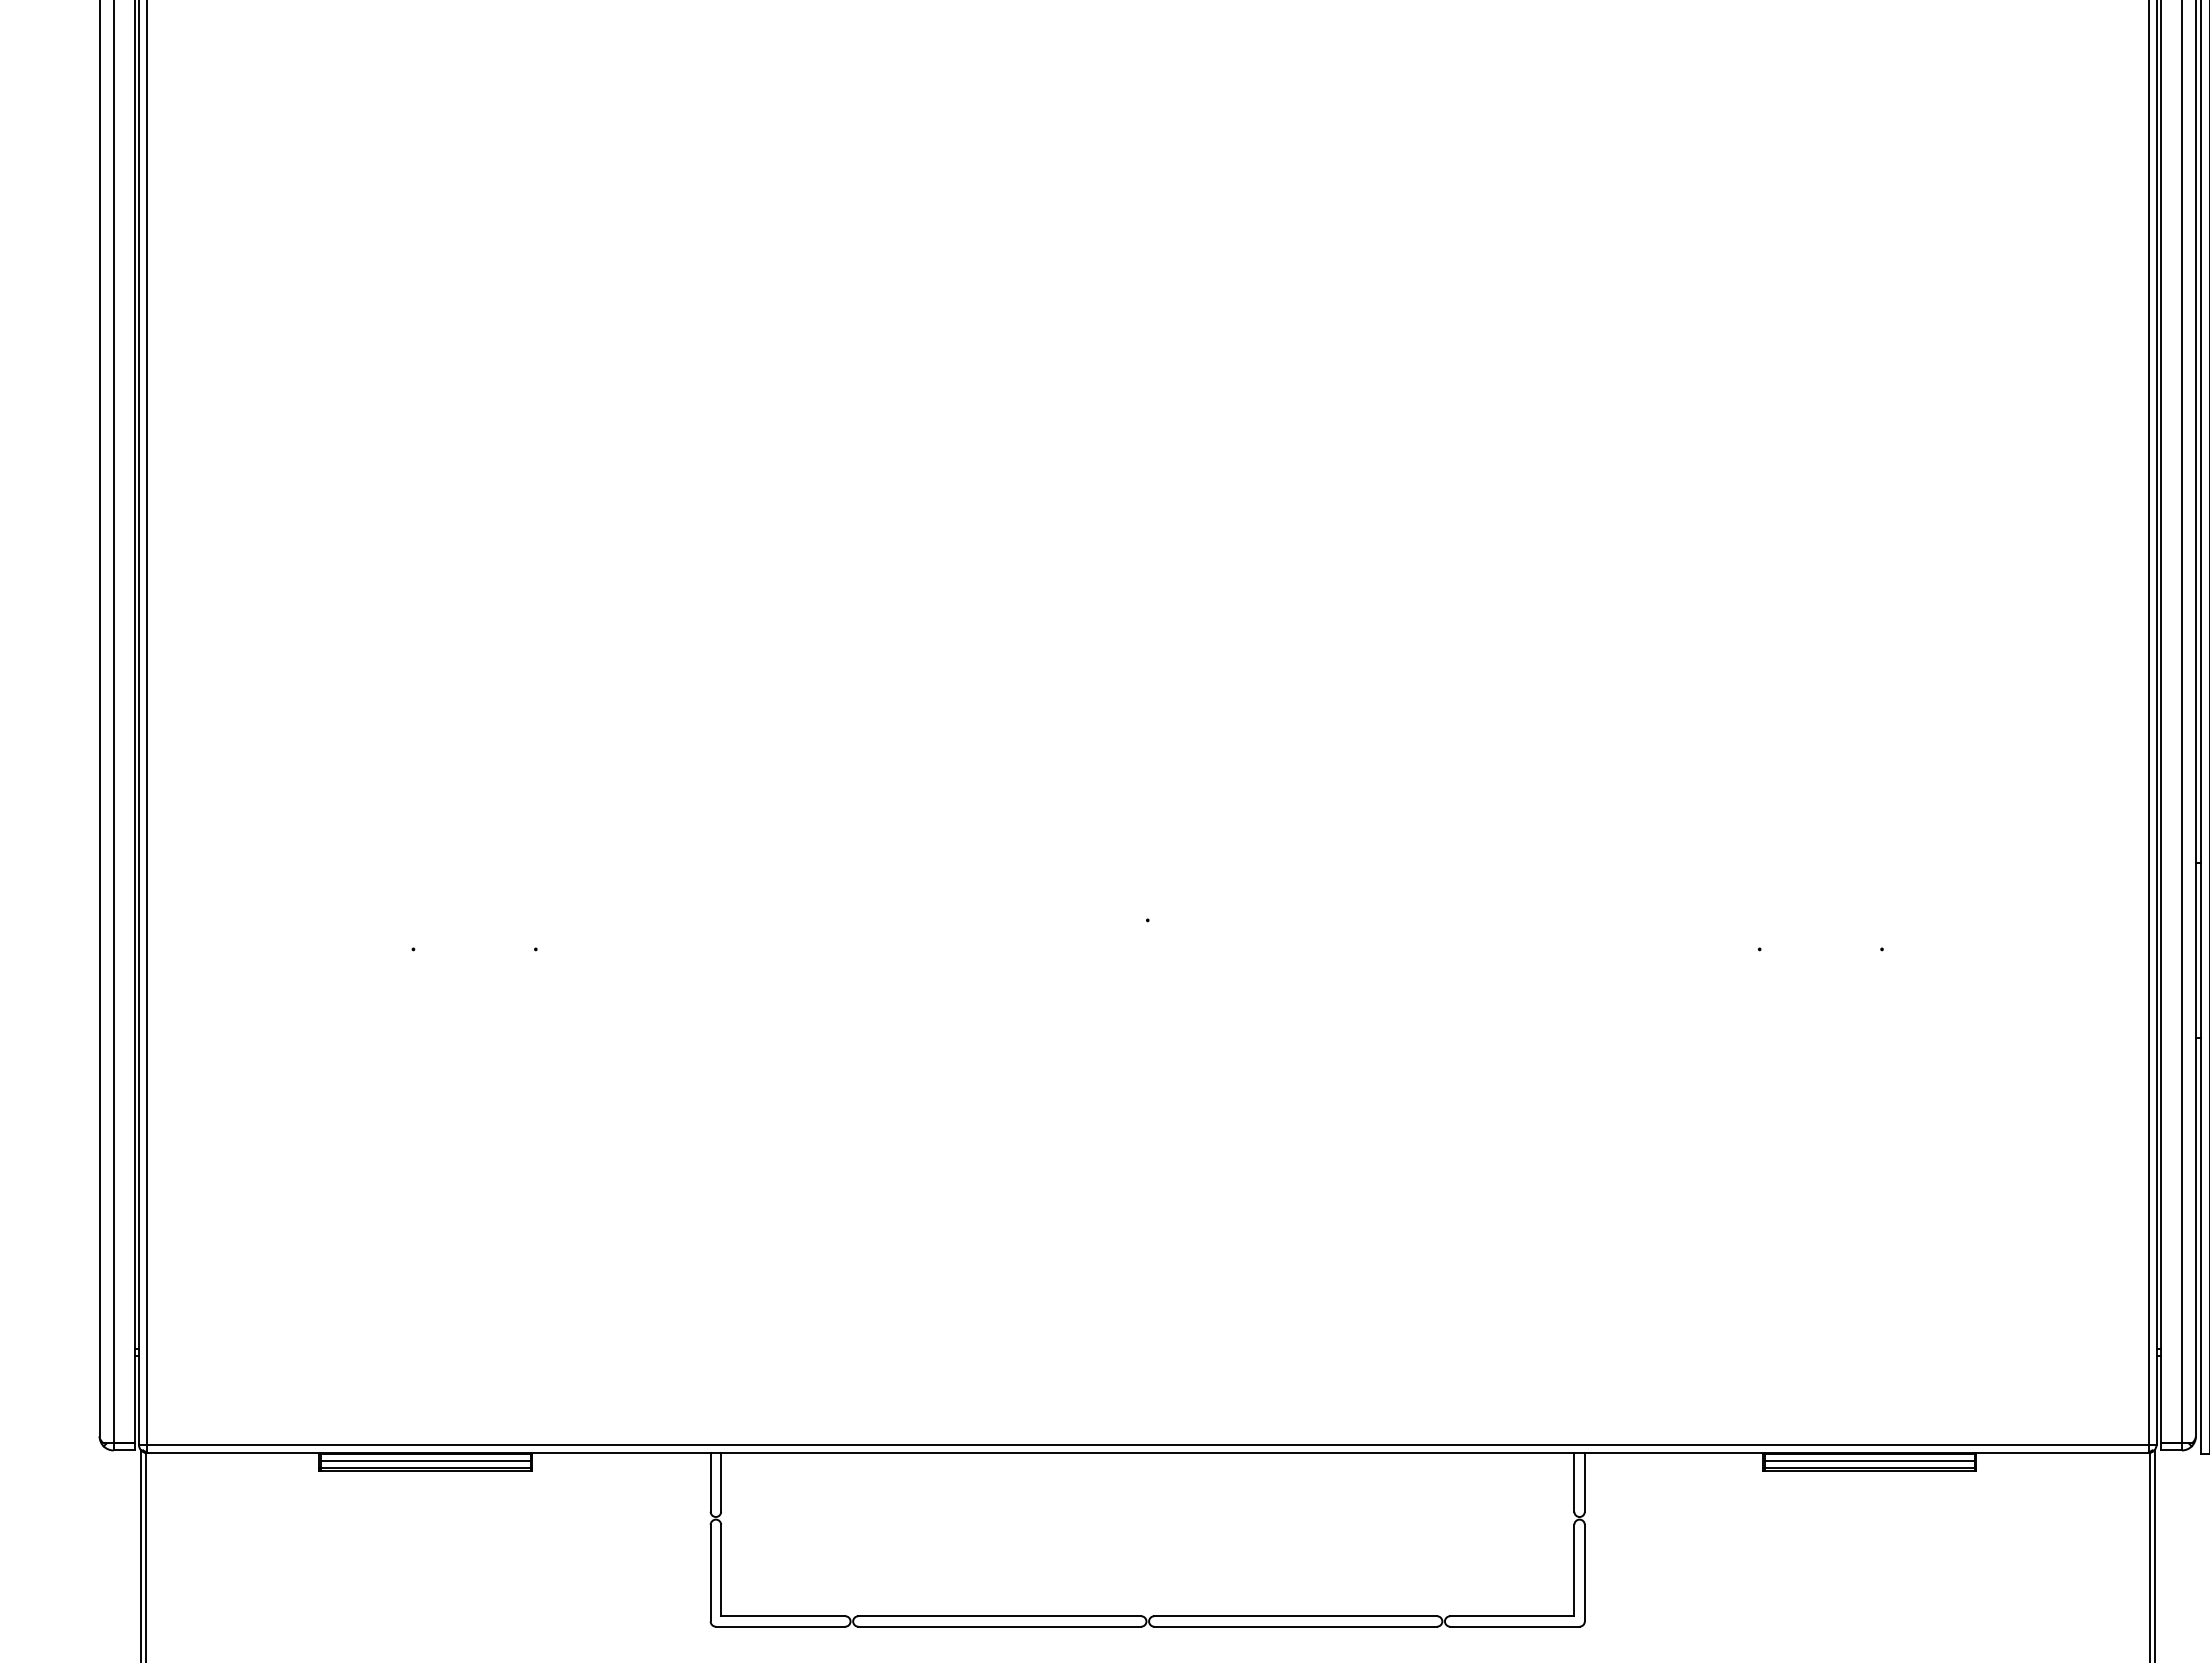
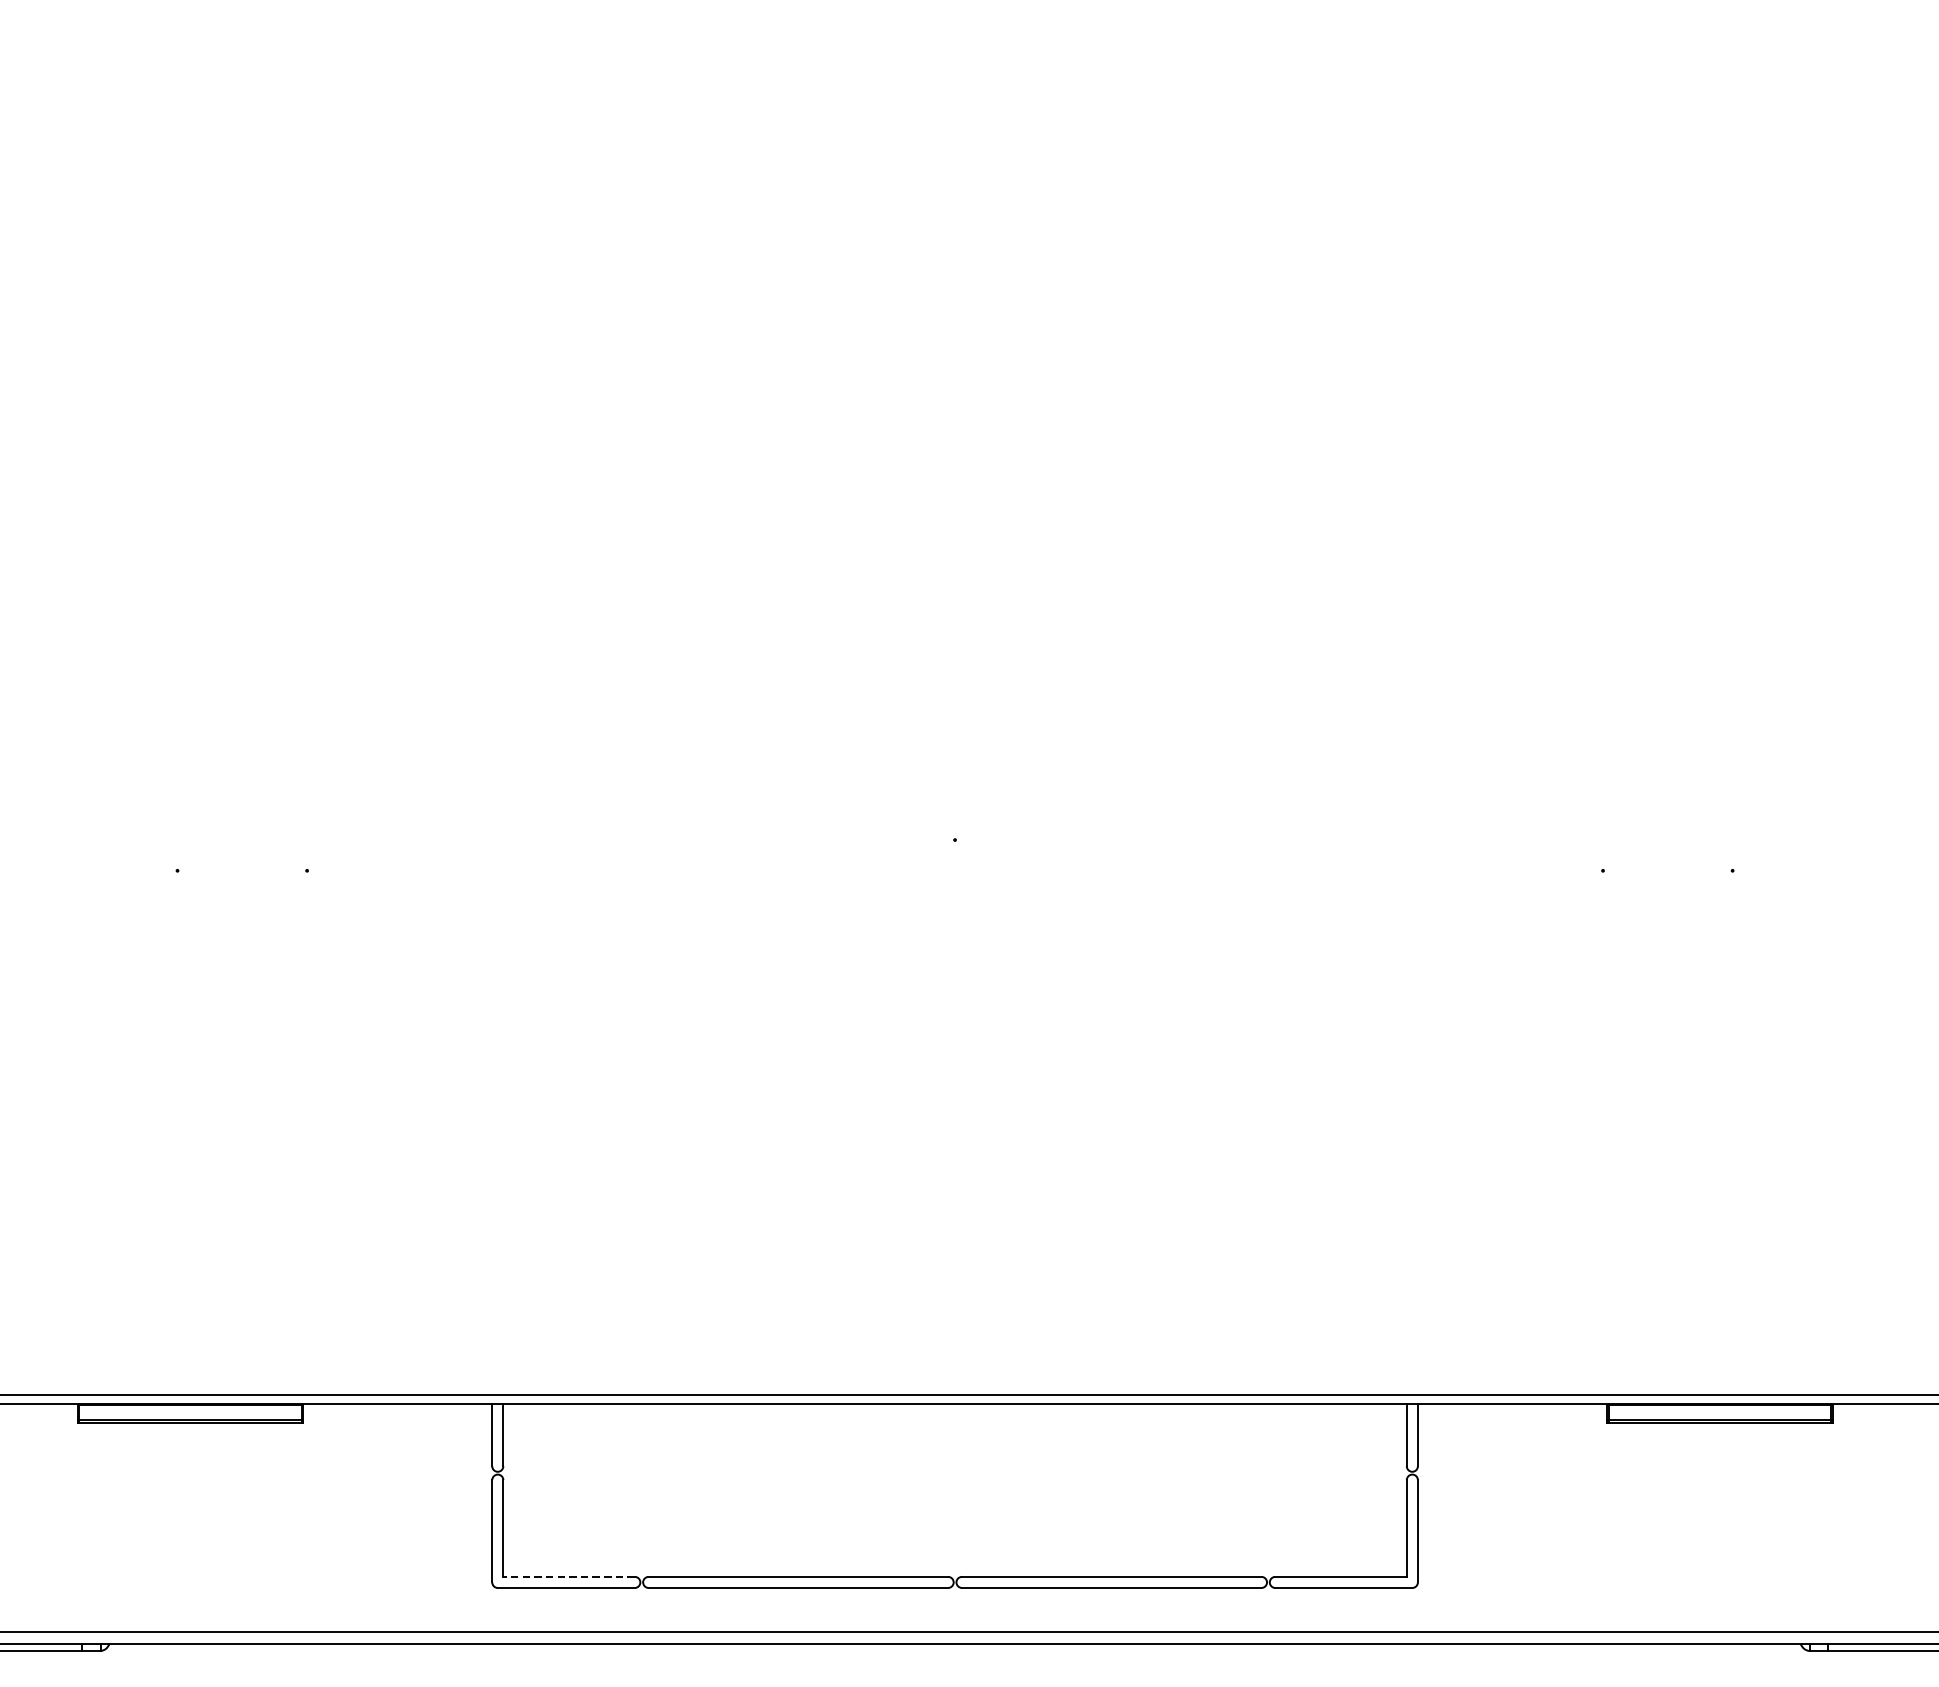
line: (425, 1460) -> (190, 1411), removed
line: (1869, 1460) -> (1719, 1411), removed
line: (782, 1616) -> (568, 1577), solid -> dashed

